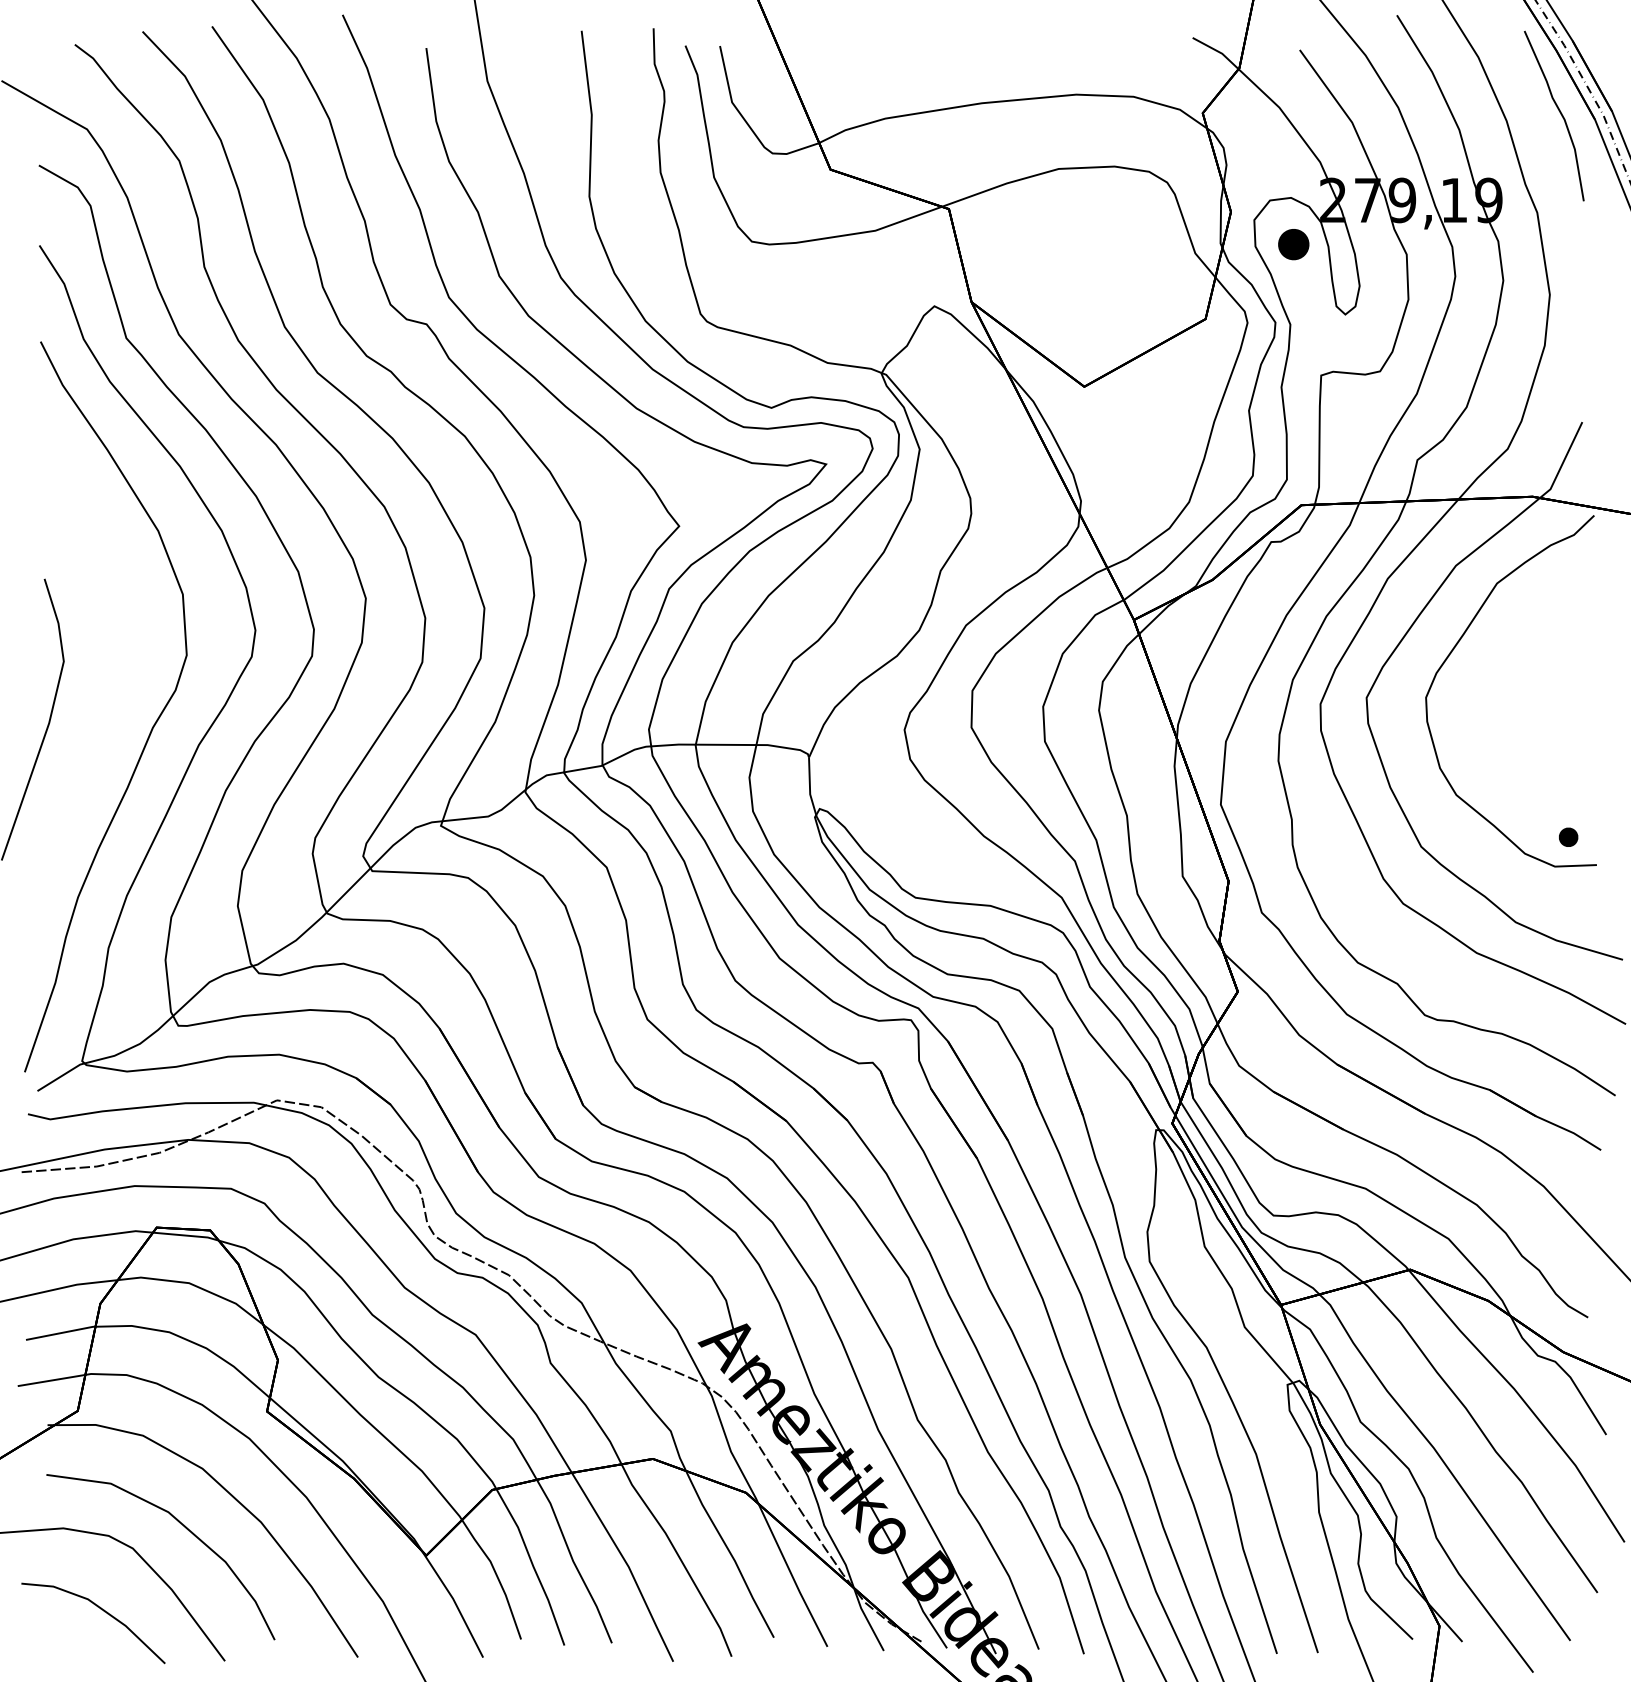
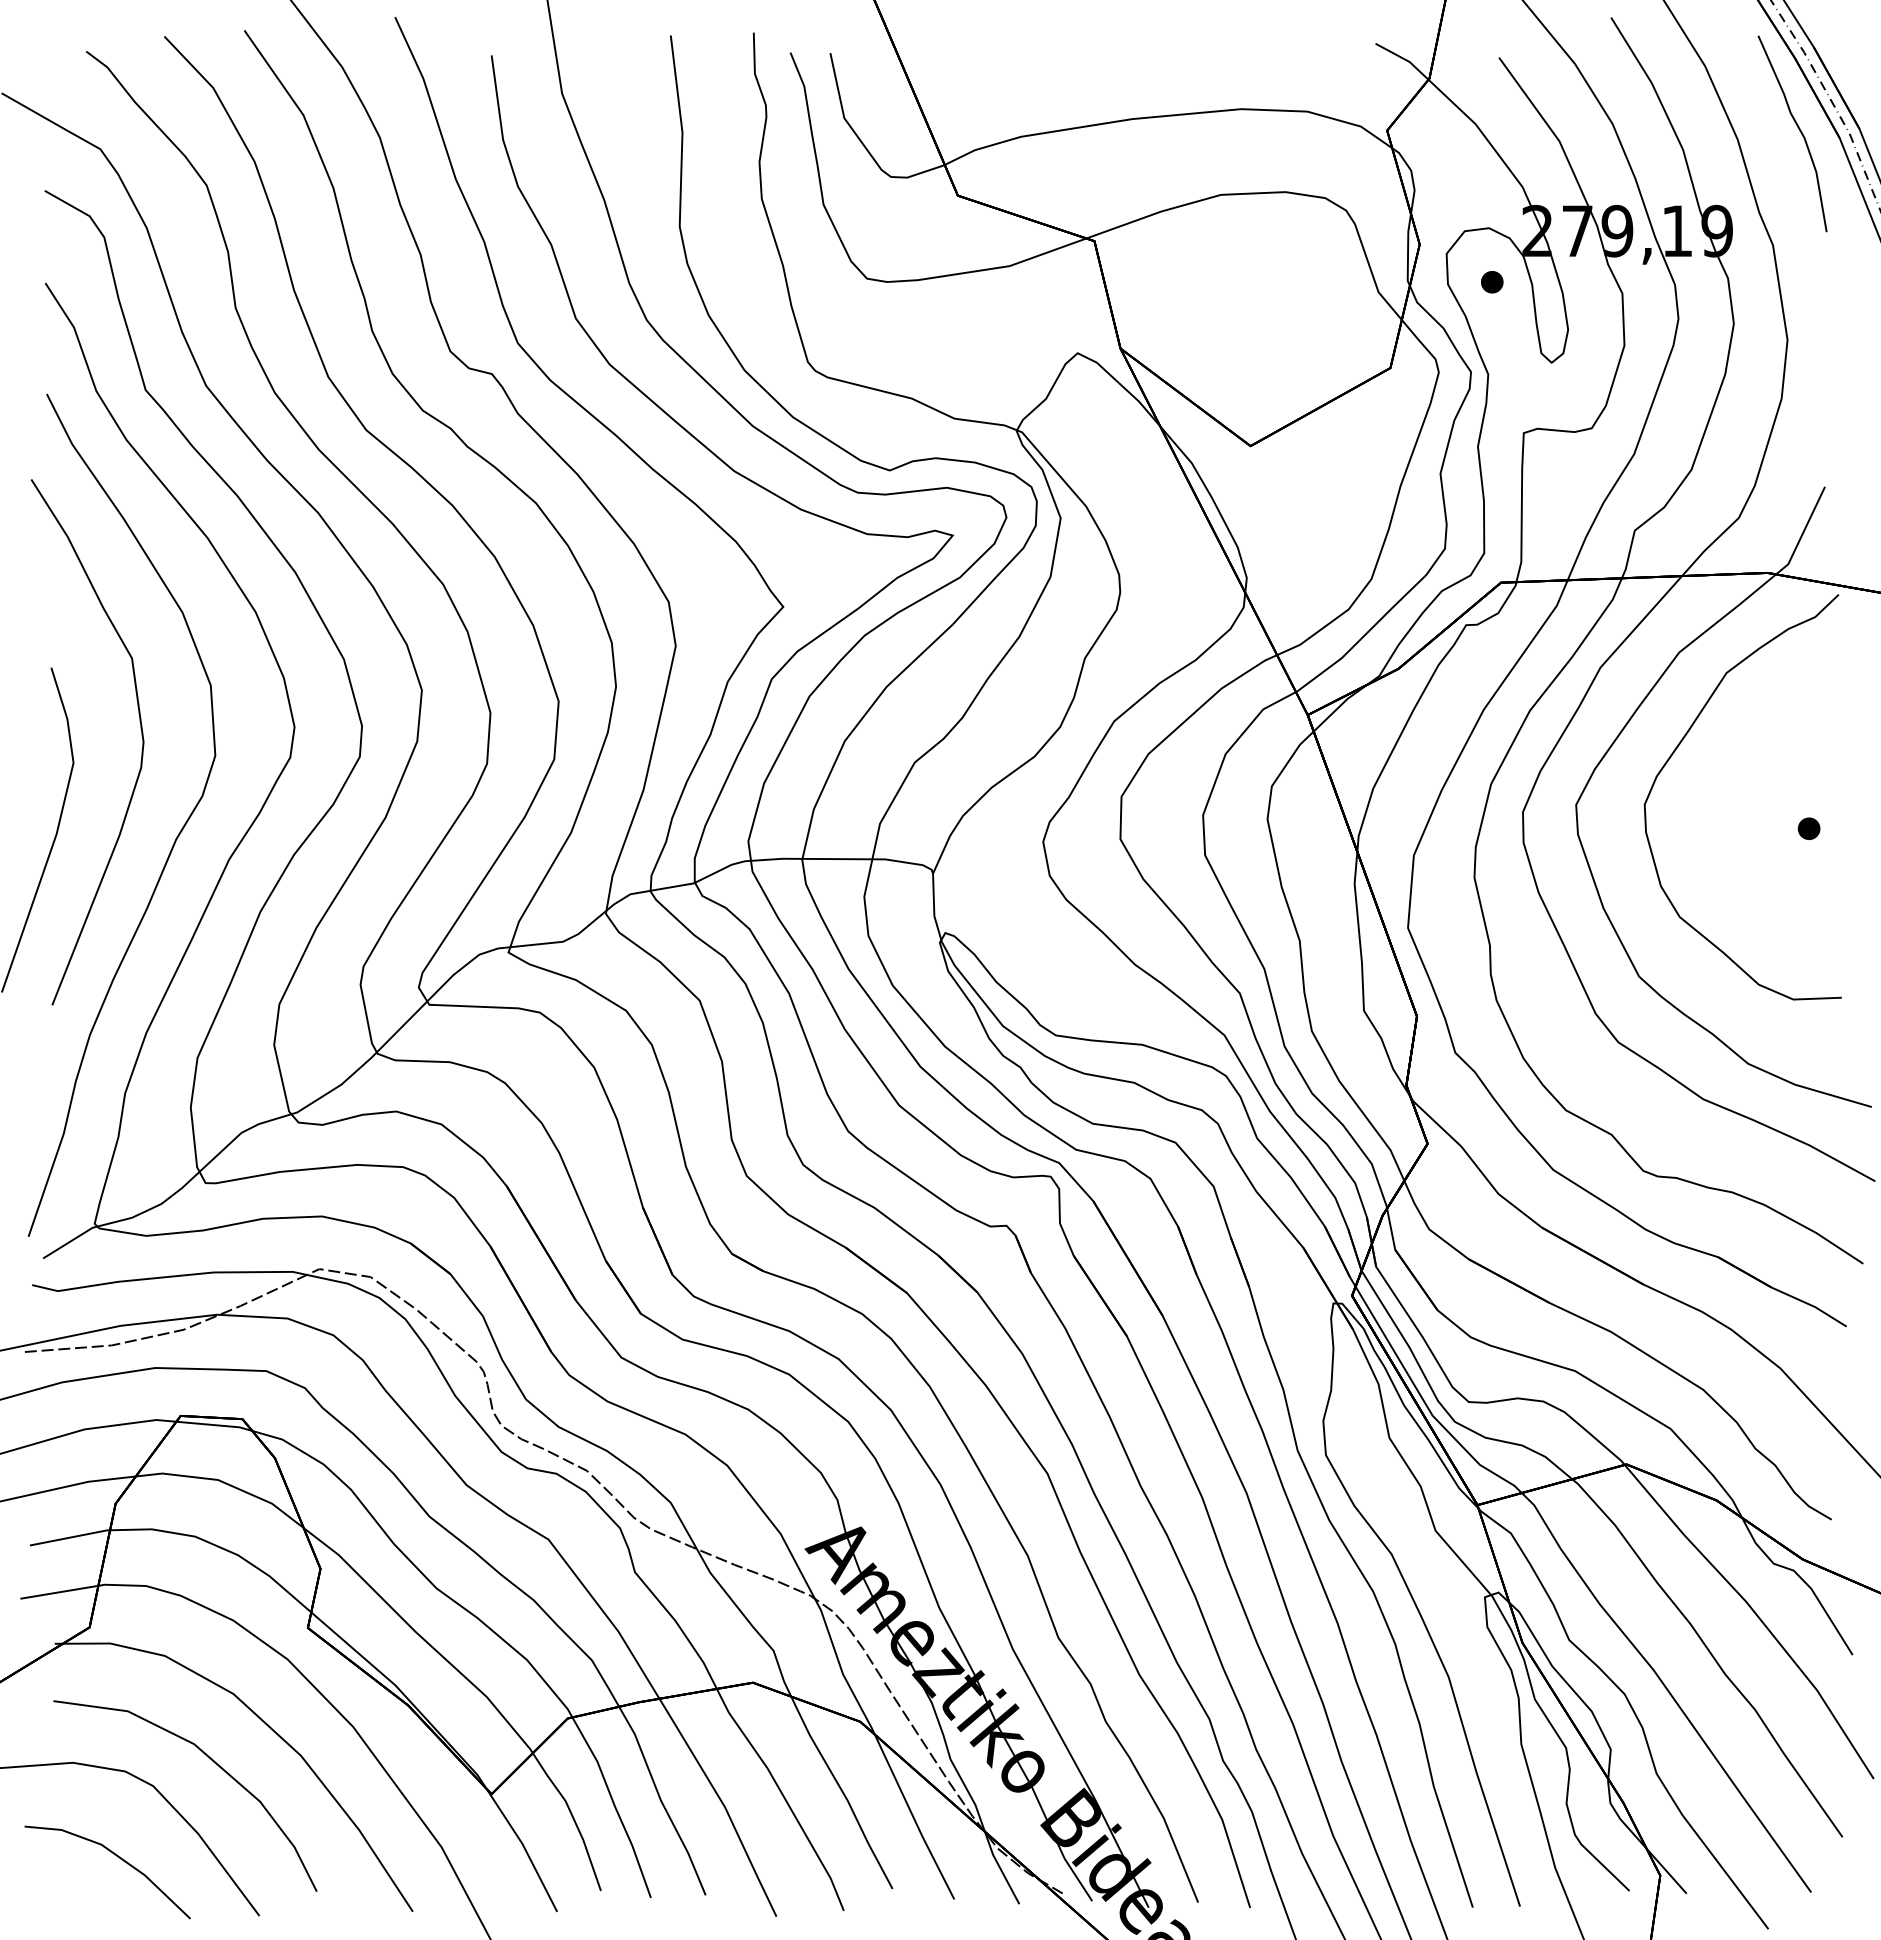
part: (1294, 244) -> (1492, 282), size x0.62
curve: (122, 638) -> (141, 736), added
part: (1568, 837) -> (1808, 828), moved

